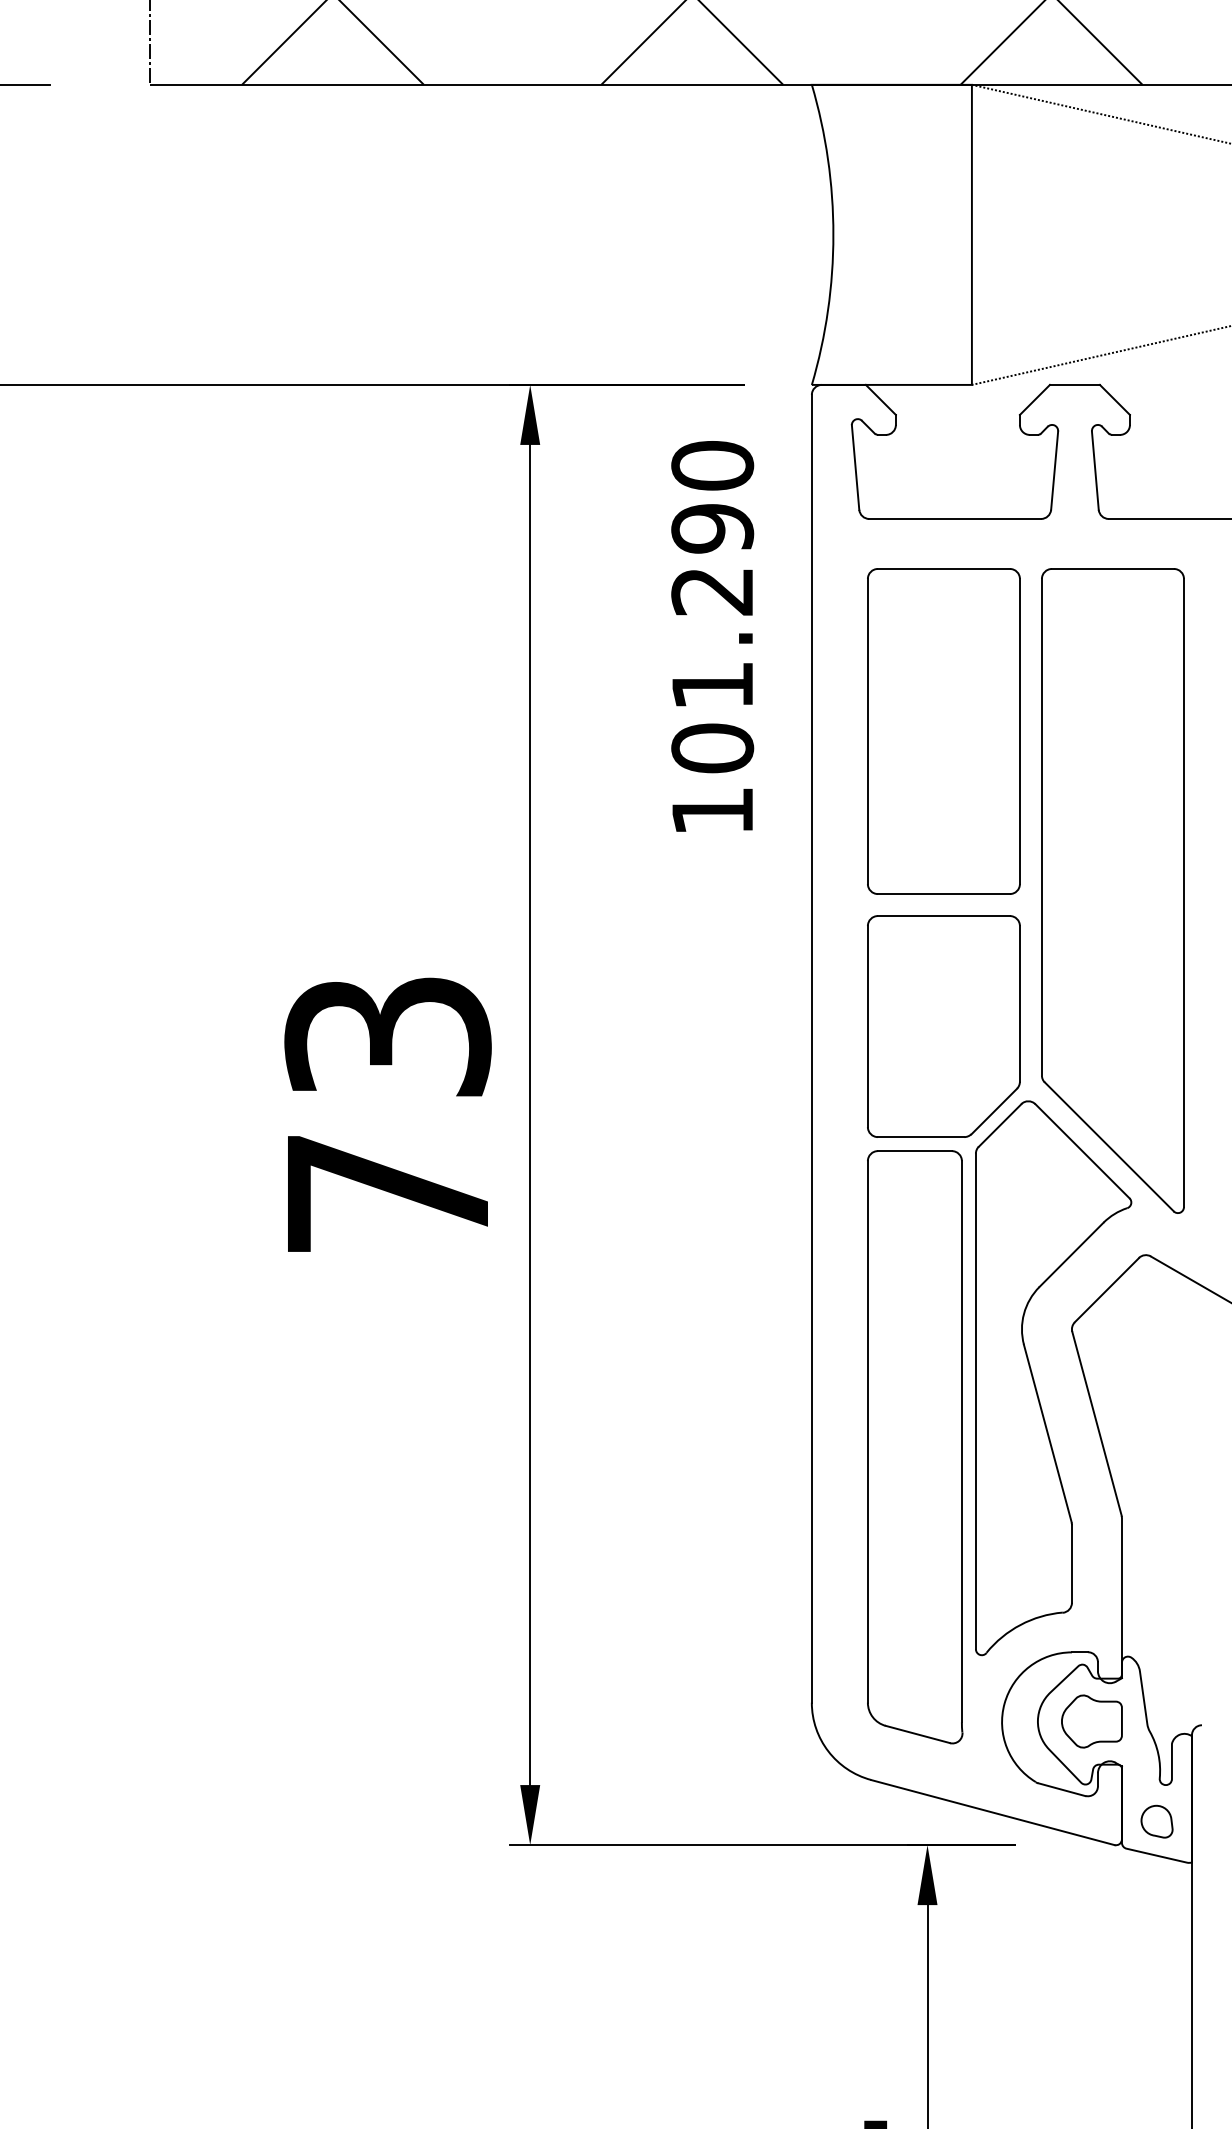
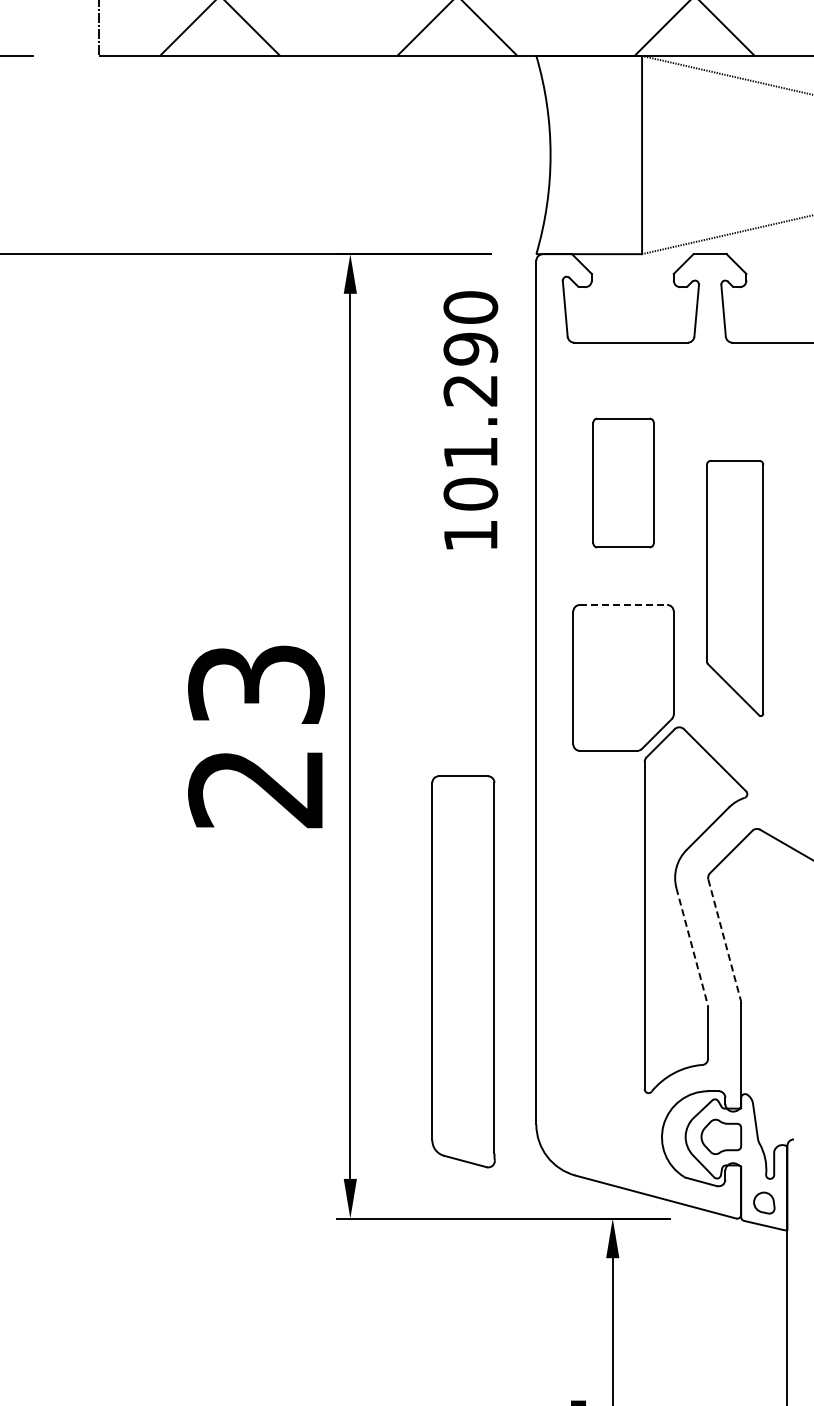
part: (943, 730) -> (623, 482), size x0.6
part: (1111, 891) -> (734, 588), size x0.6
line: (943, 915) -> (623, 604), solid -> dashed
text: (386, 1195) -> (255, 789), 73 -> 23
line: (1096, 1424) -> (724, 940), solid -> dashed
line: (1048, 1433) -> (692, 946), solid -> dashed
part: (915, 1446) -> (463, 971), moved

